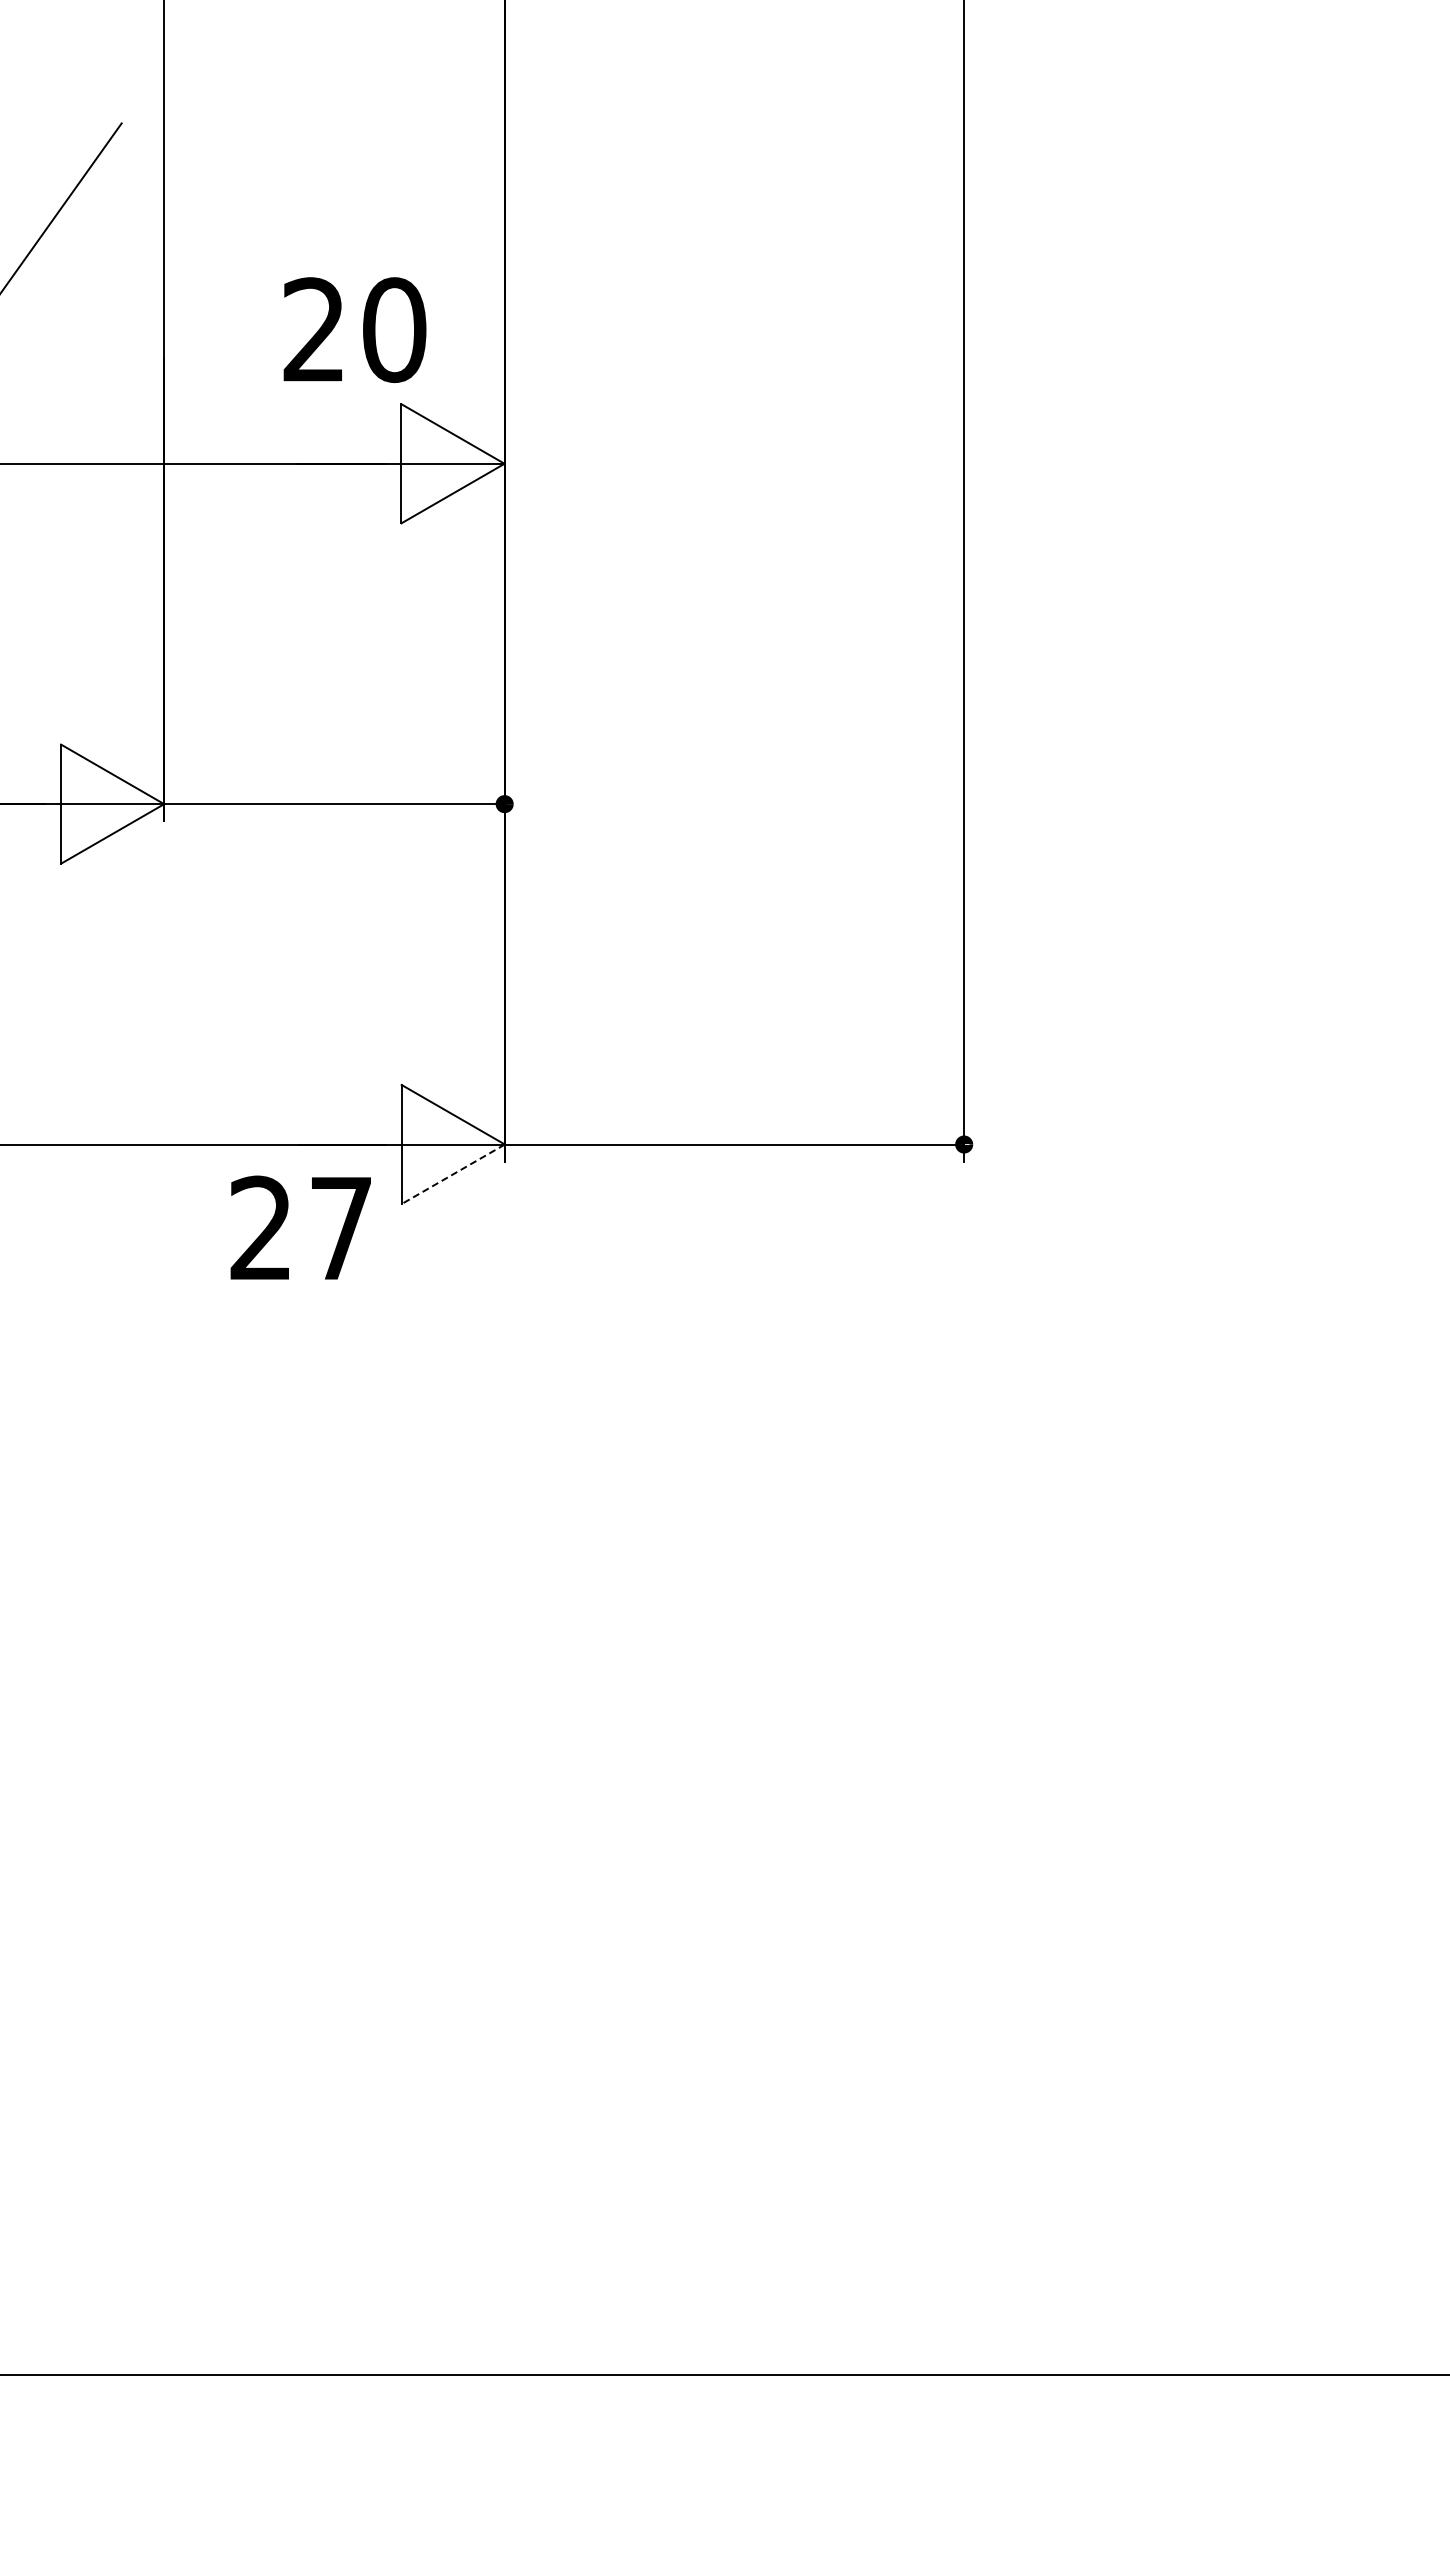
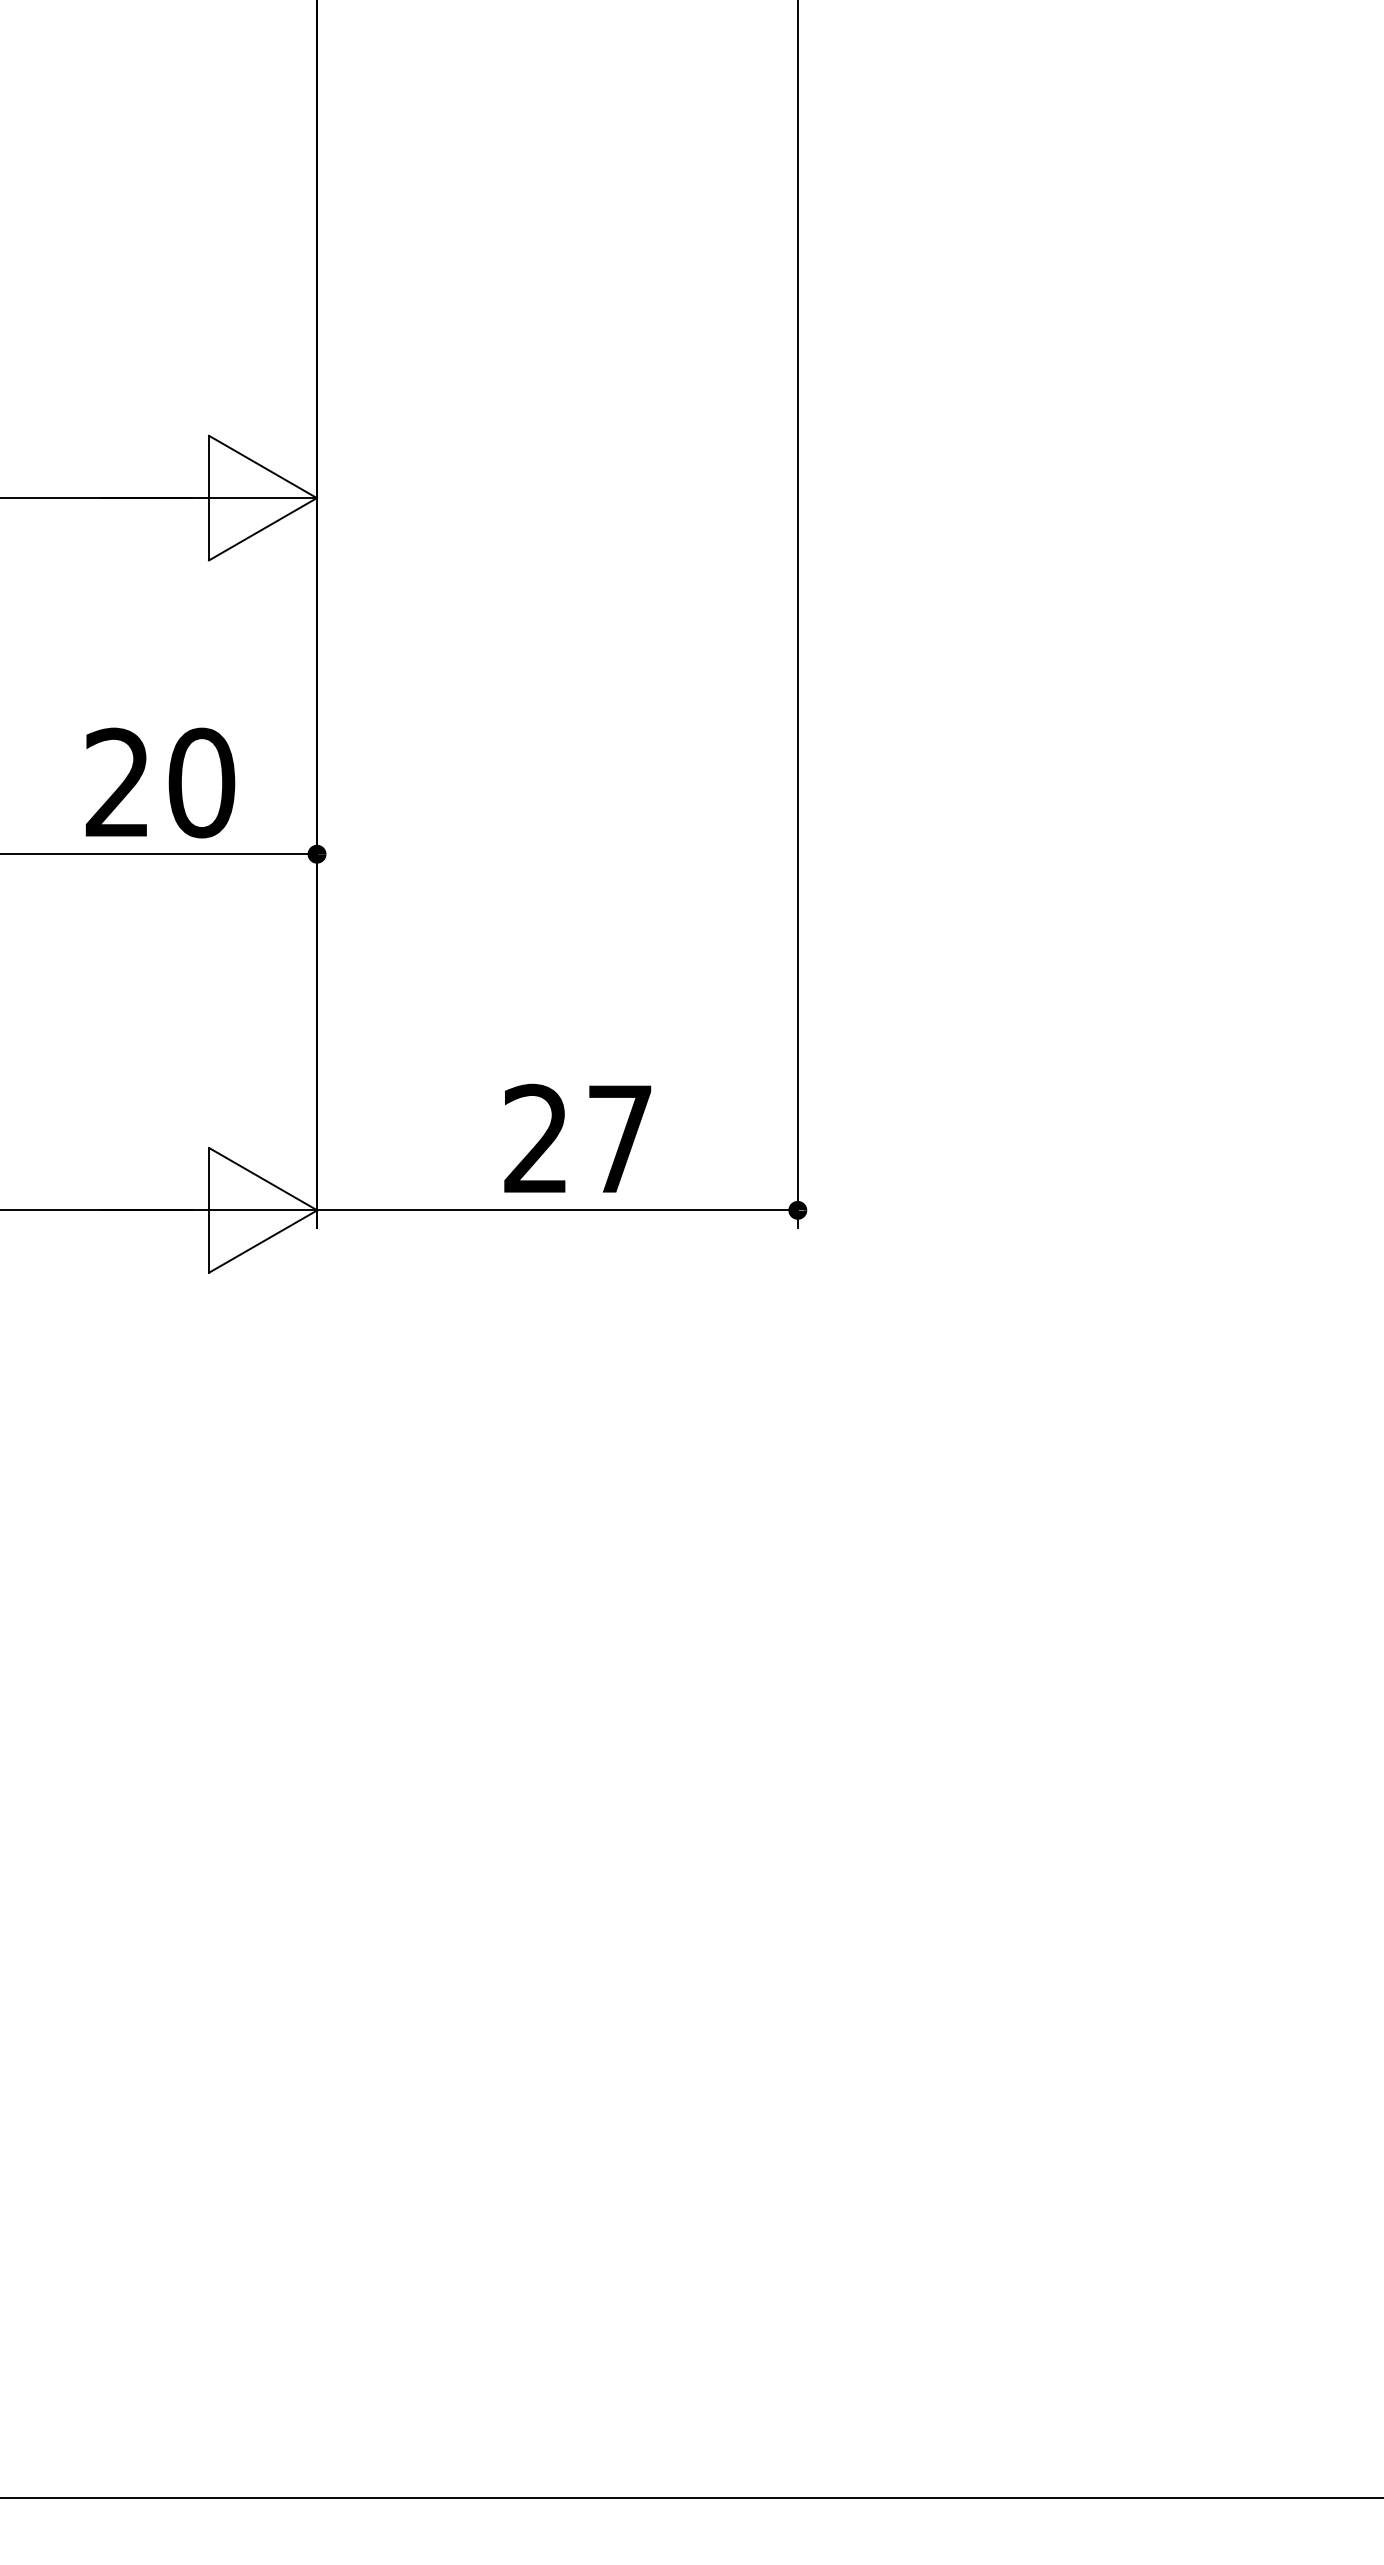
text: (354, 329) -> (159, 782), moved
line: (453, 1174) -> (263, 1241), dashed -> solid
text: (300, 1227) -> (577, 1138), moved

